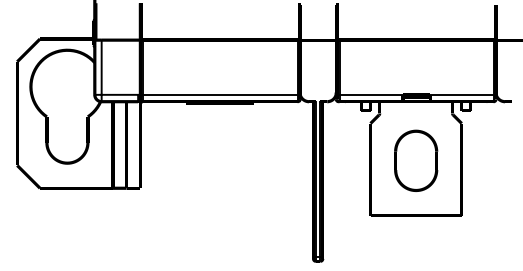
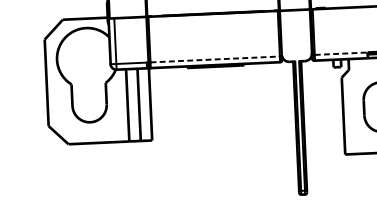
line: (220, 94) -> (215, 59), solid -> dashed
line: (371, 94) -> (341, 53), solid -> dashed

